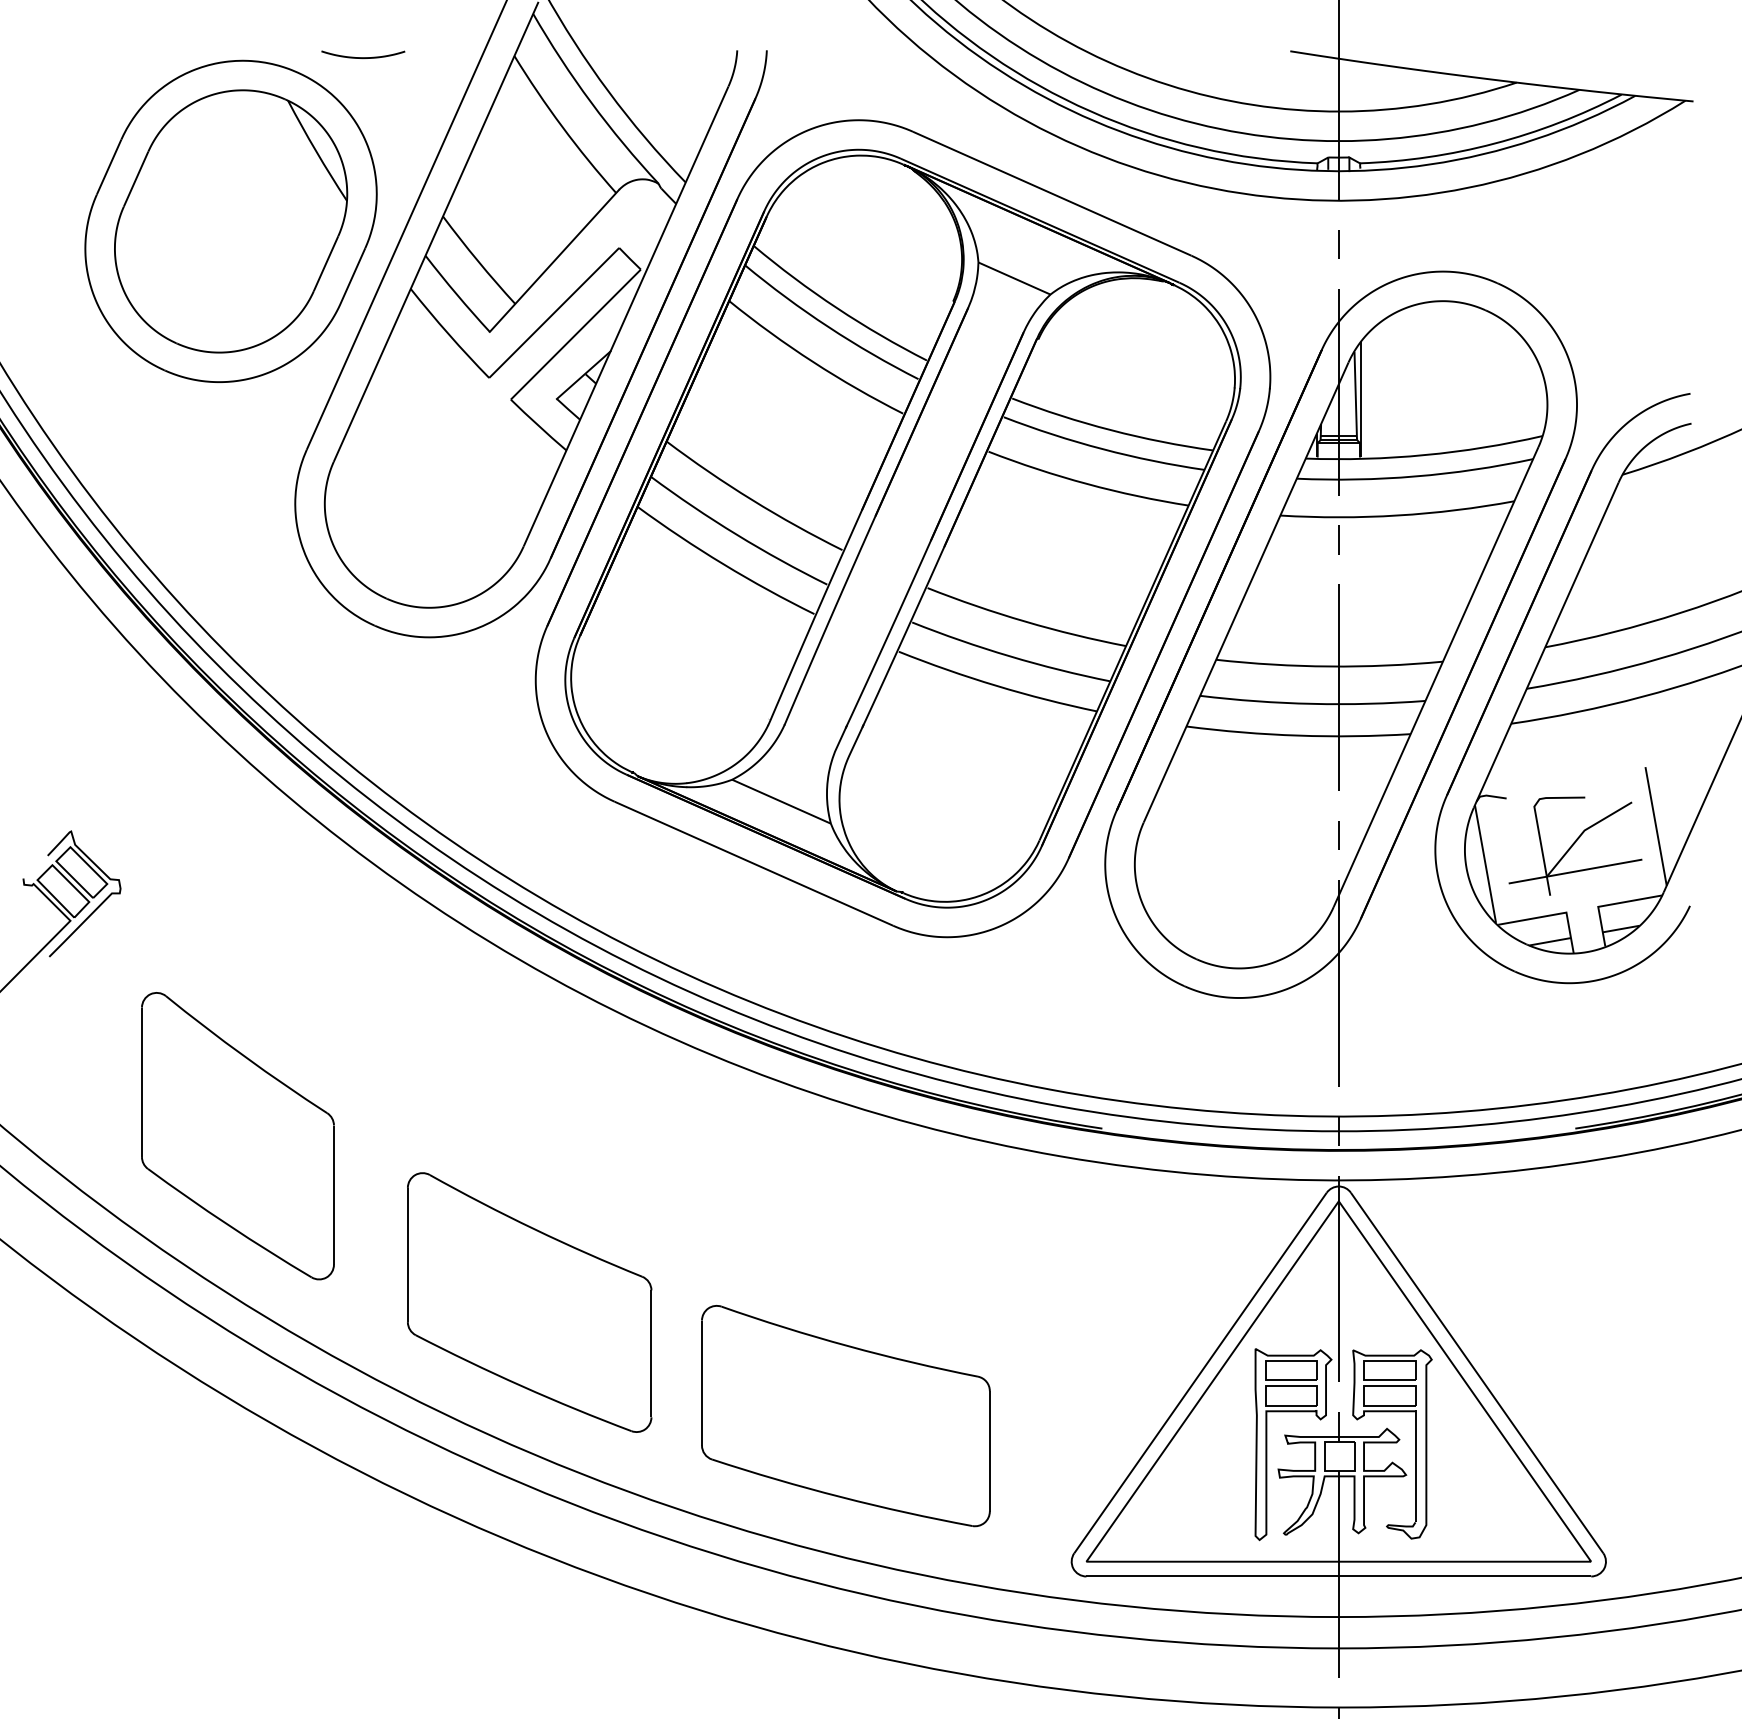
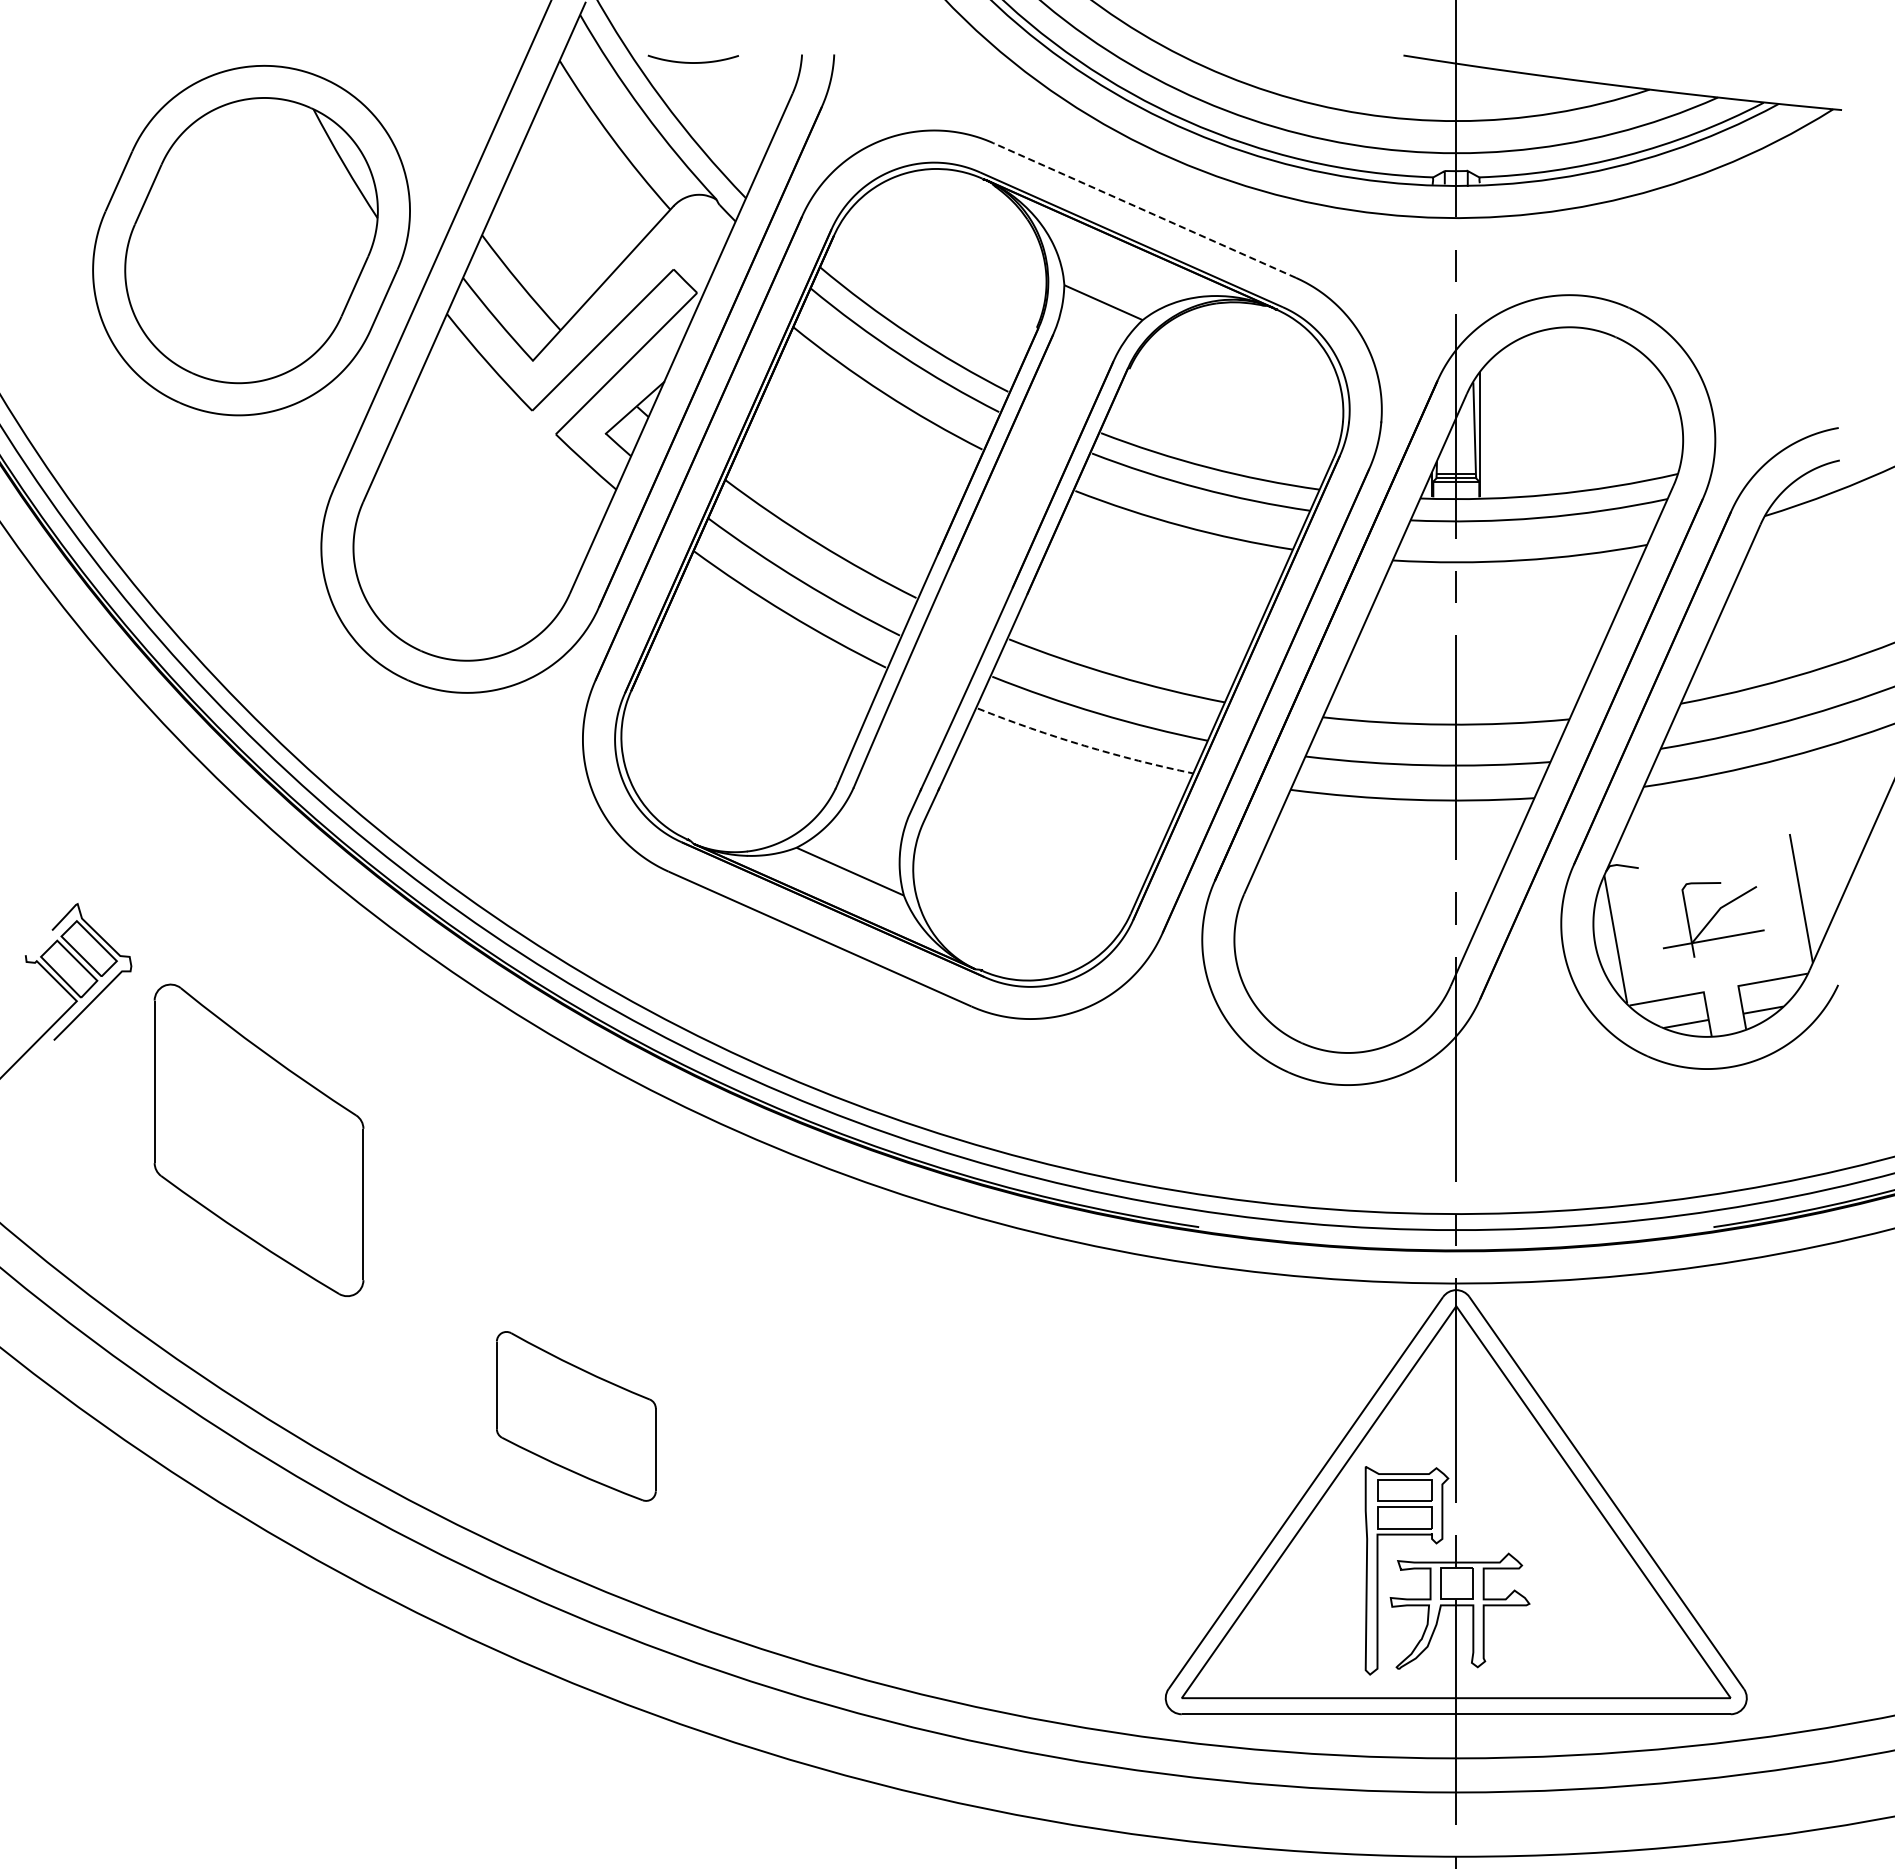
curve: (362, 57) -> (692, 62), moved
line: (1052, 193) -> (1144, 210), solid -> dashed
arc: (996, 685) -> (1084, 745), solid -> dashed
part: (1575, 845) -> (1713, 919), size x0.7
part: (237, 1135) -> (258, 1139), moved
part: (529, 1302) -> (576, 1416), size x0.6
part: (845, 1415) -> (919, 1539), removed
part: (1415, 1444) -> (1539, 1570), removed

